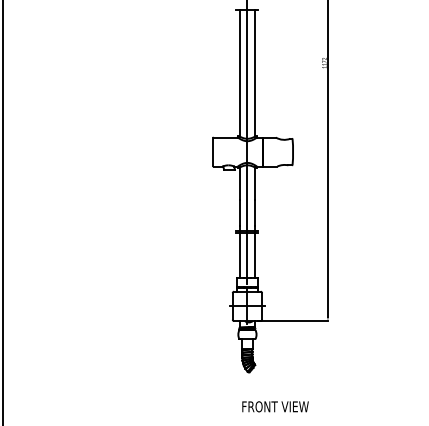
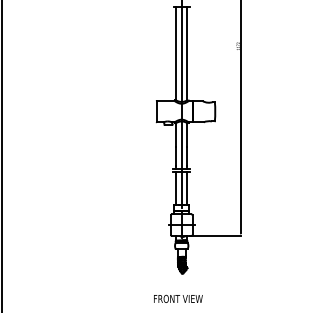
text: (275, 406) -> (178, 298), moved

